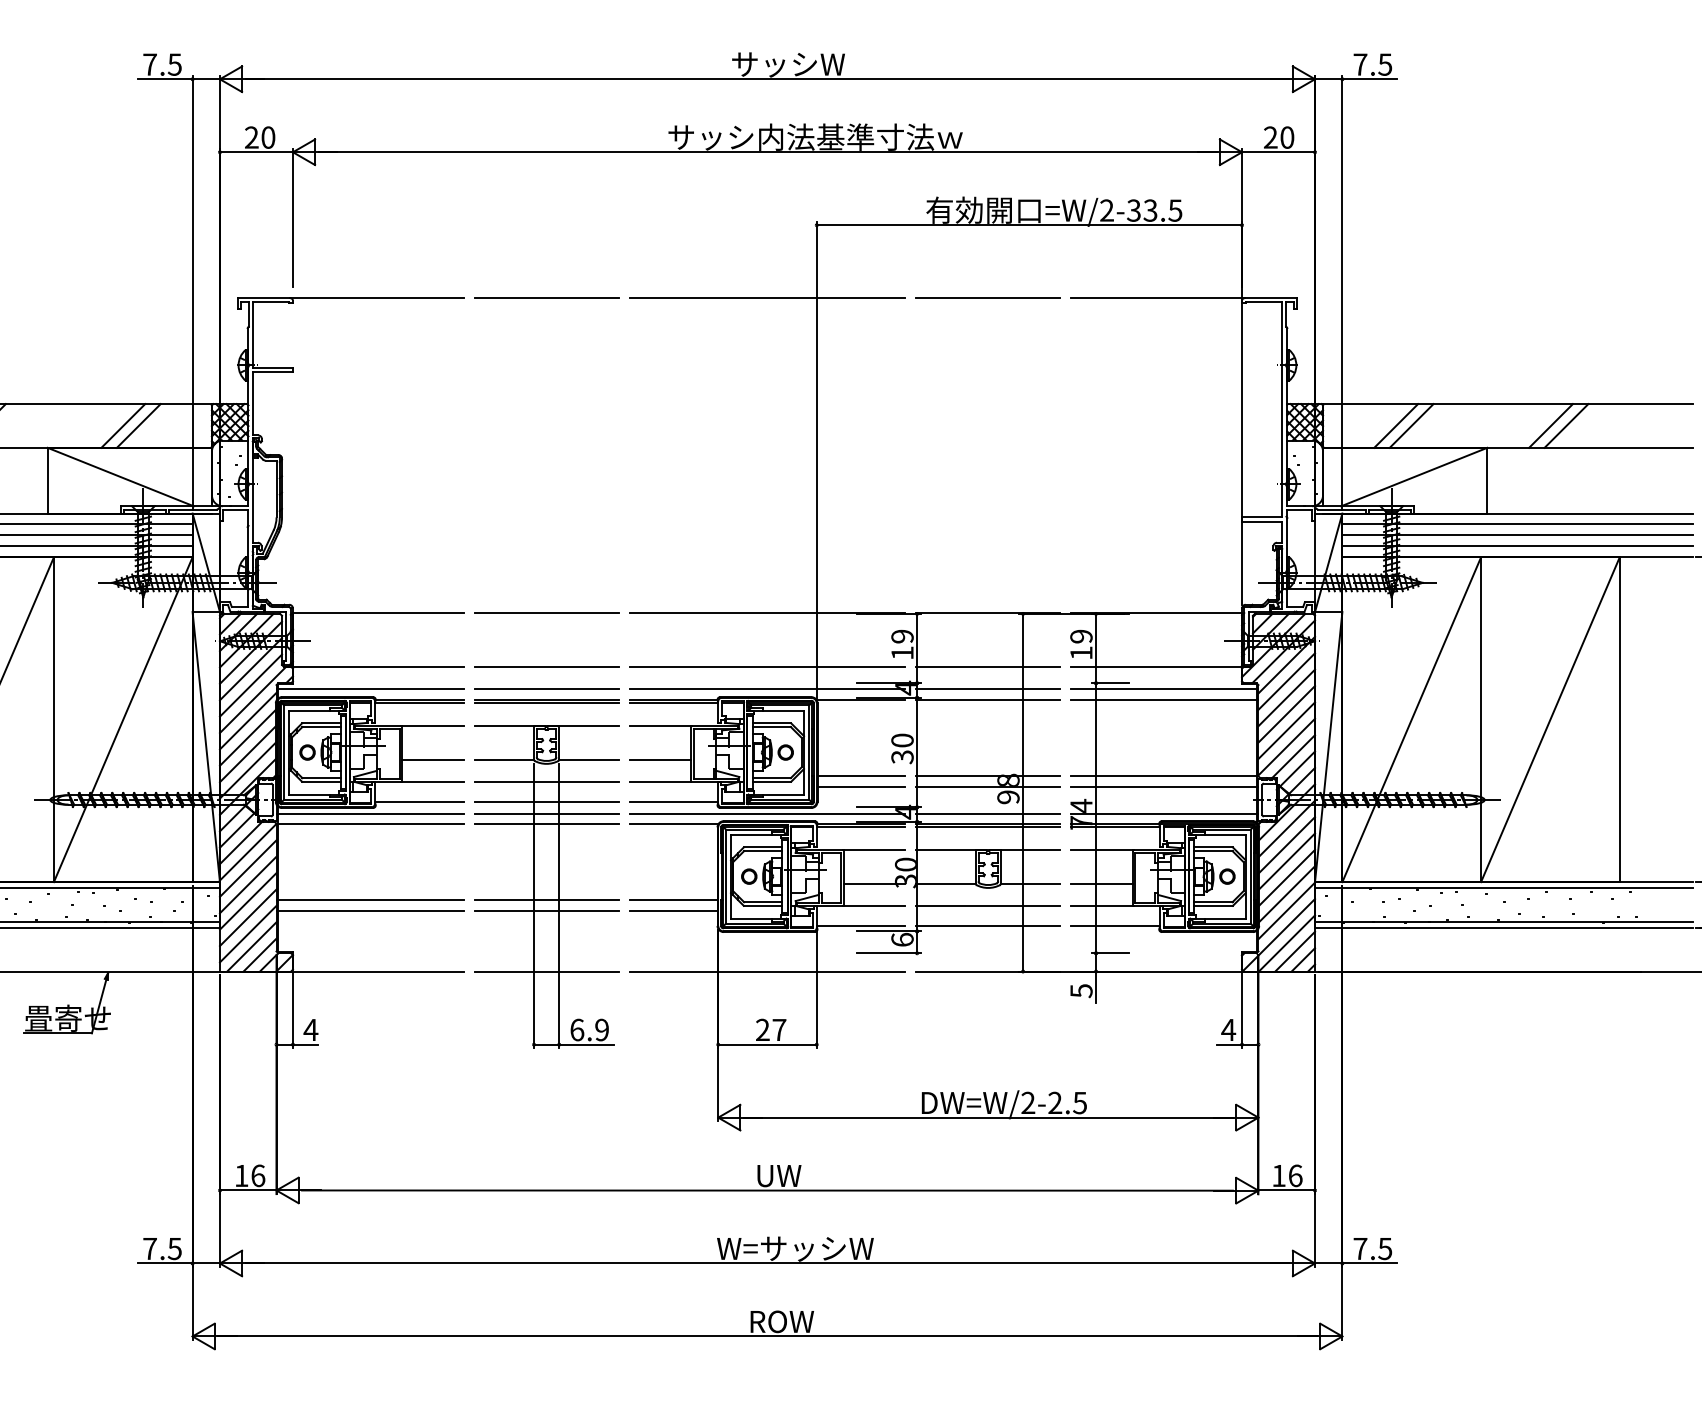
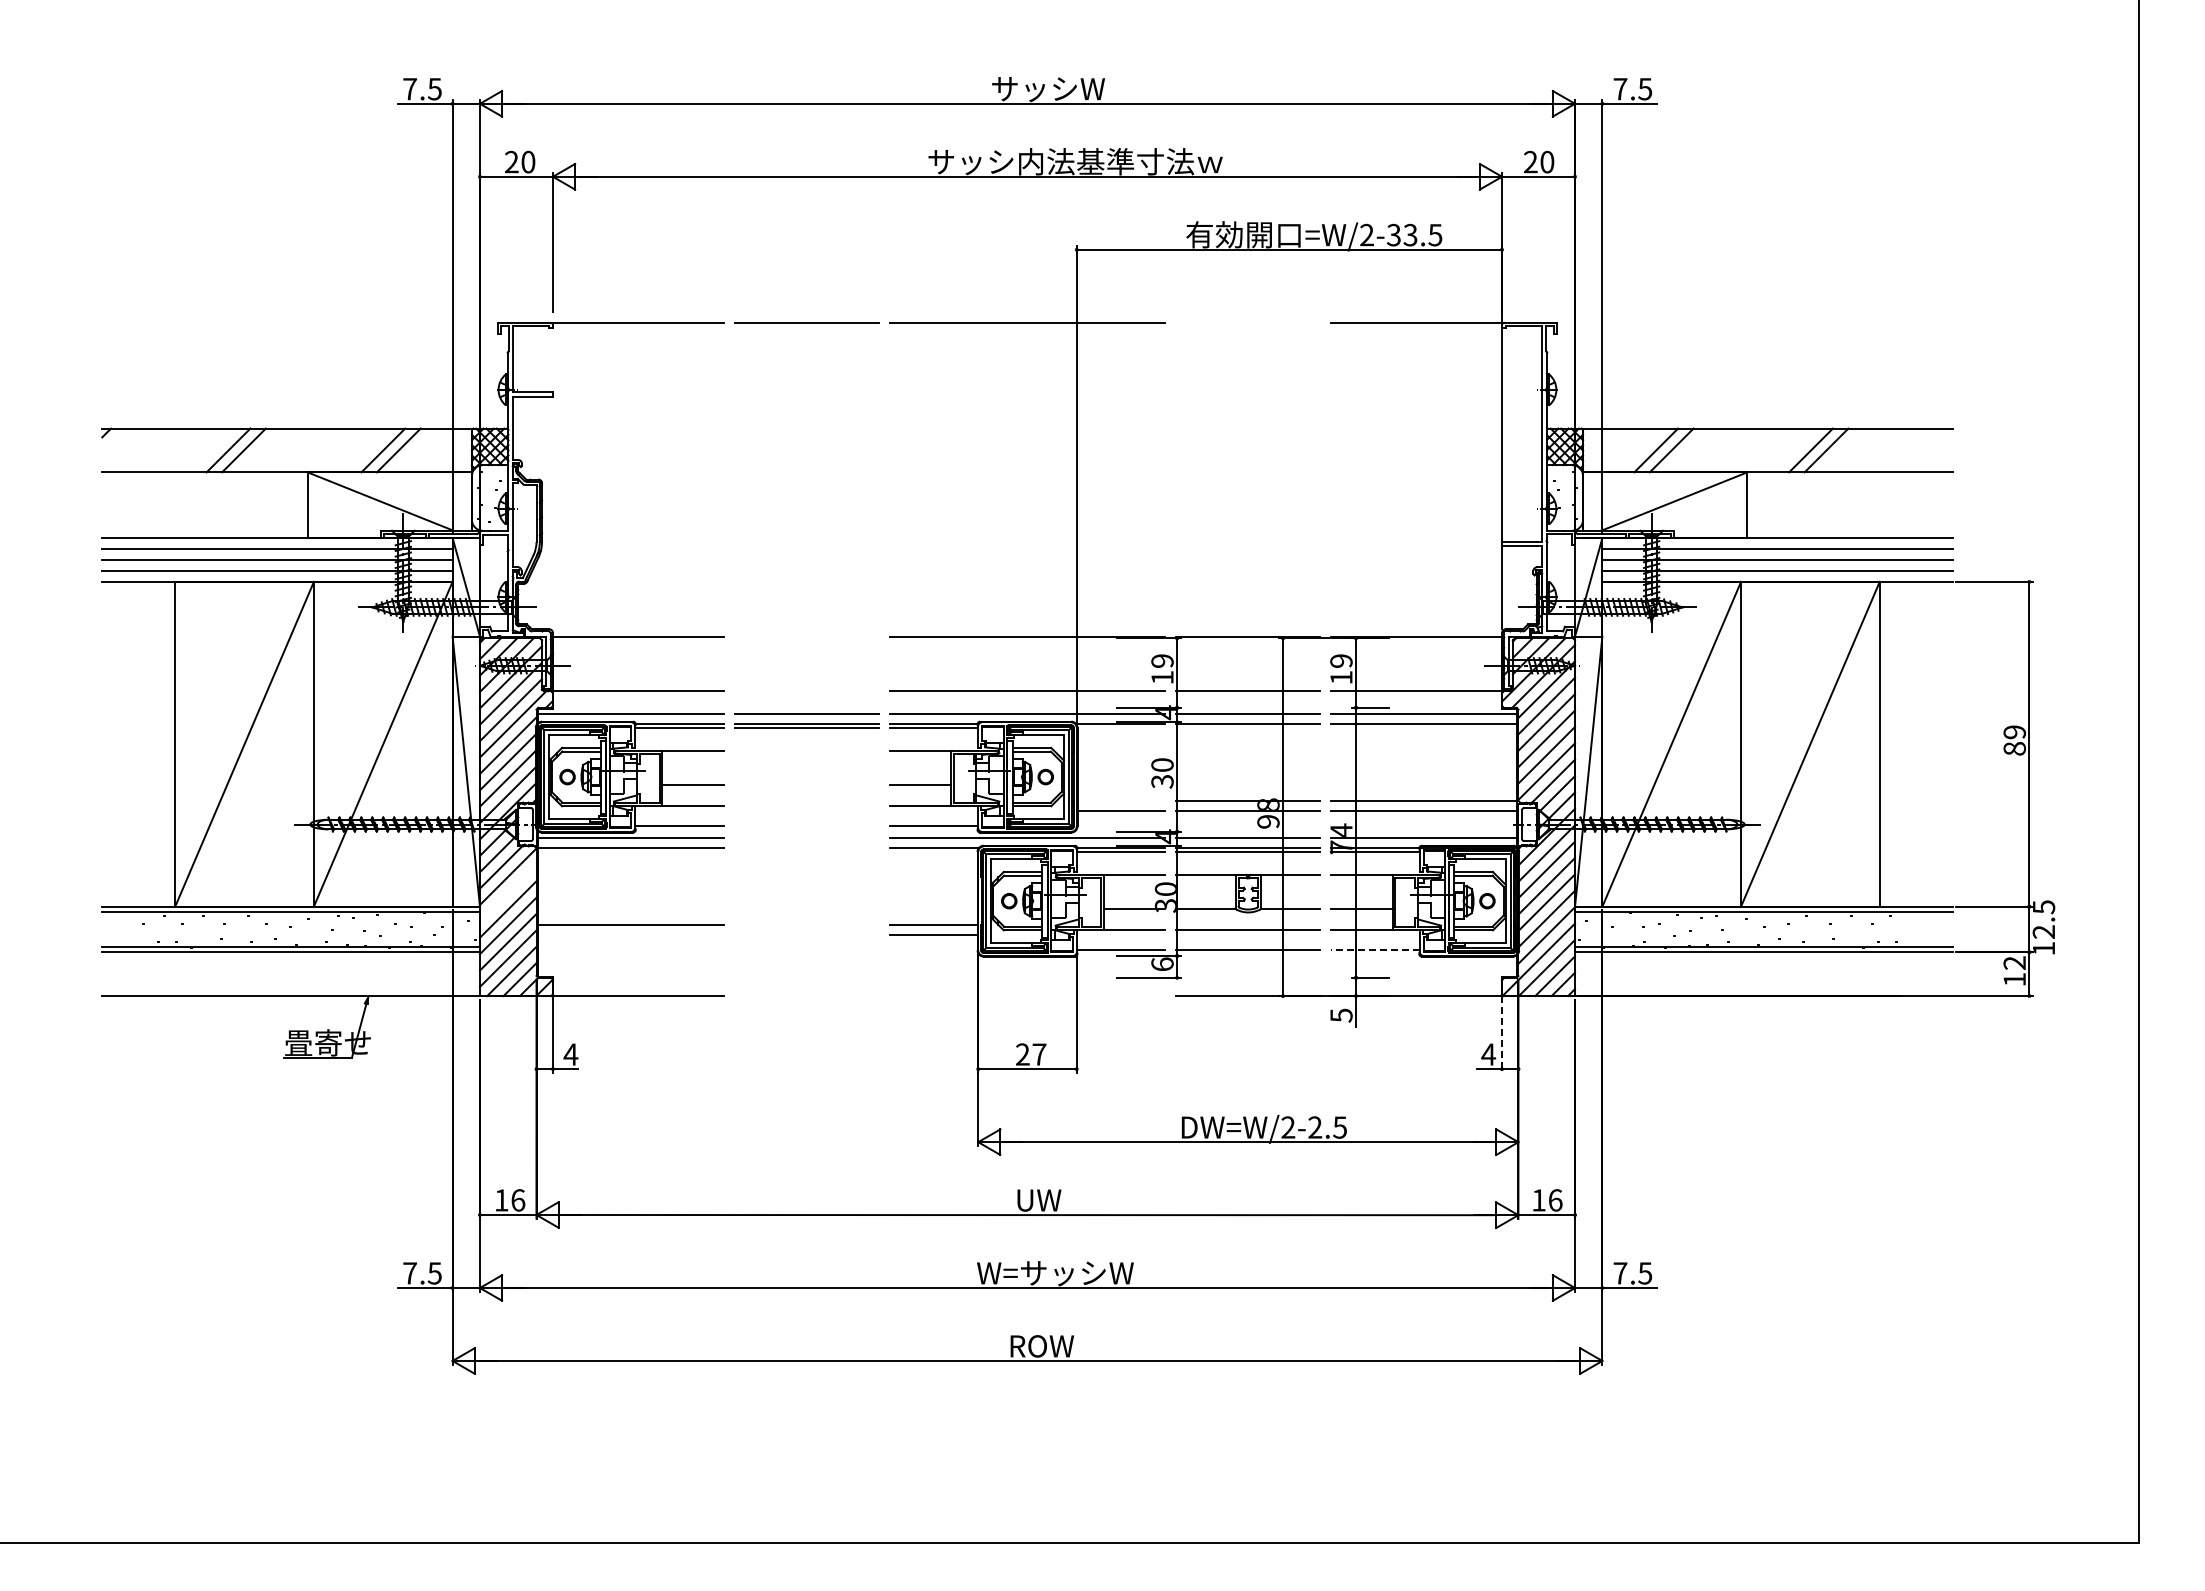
line: (987, 297) -> (1247, 322), removed
line: (546, 612) -> (806, 637), removed
line: (546, 665) -> (806, 690), removed
line: (861, 775) -> (1121, 800), removed
line: (247, 867) -> (507, 892), removed
part: (546, 886) -> (806, 911), removed
line: (369, 910) -> (629, 935), removed
line: (1115, 925) -> (1375, 950), solid -> dashed
line: (767, 971) -> (1027, 996), removed
line: (1242, 1009) -> (1502, 1034), solid -> dashed

